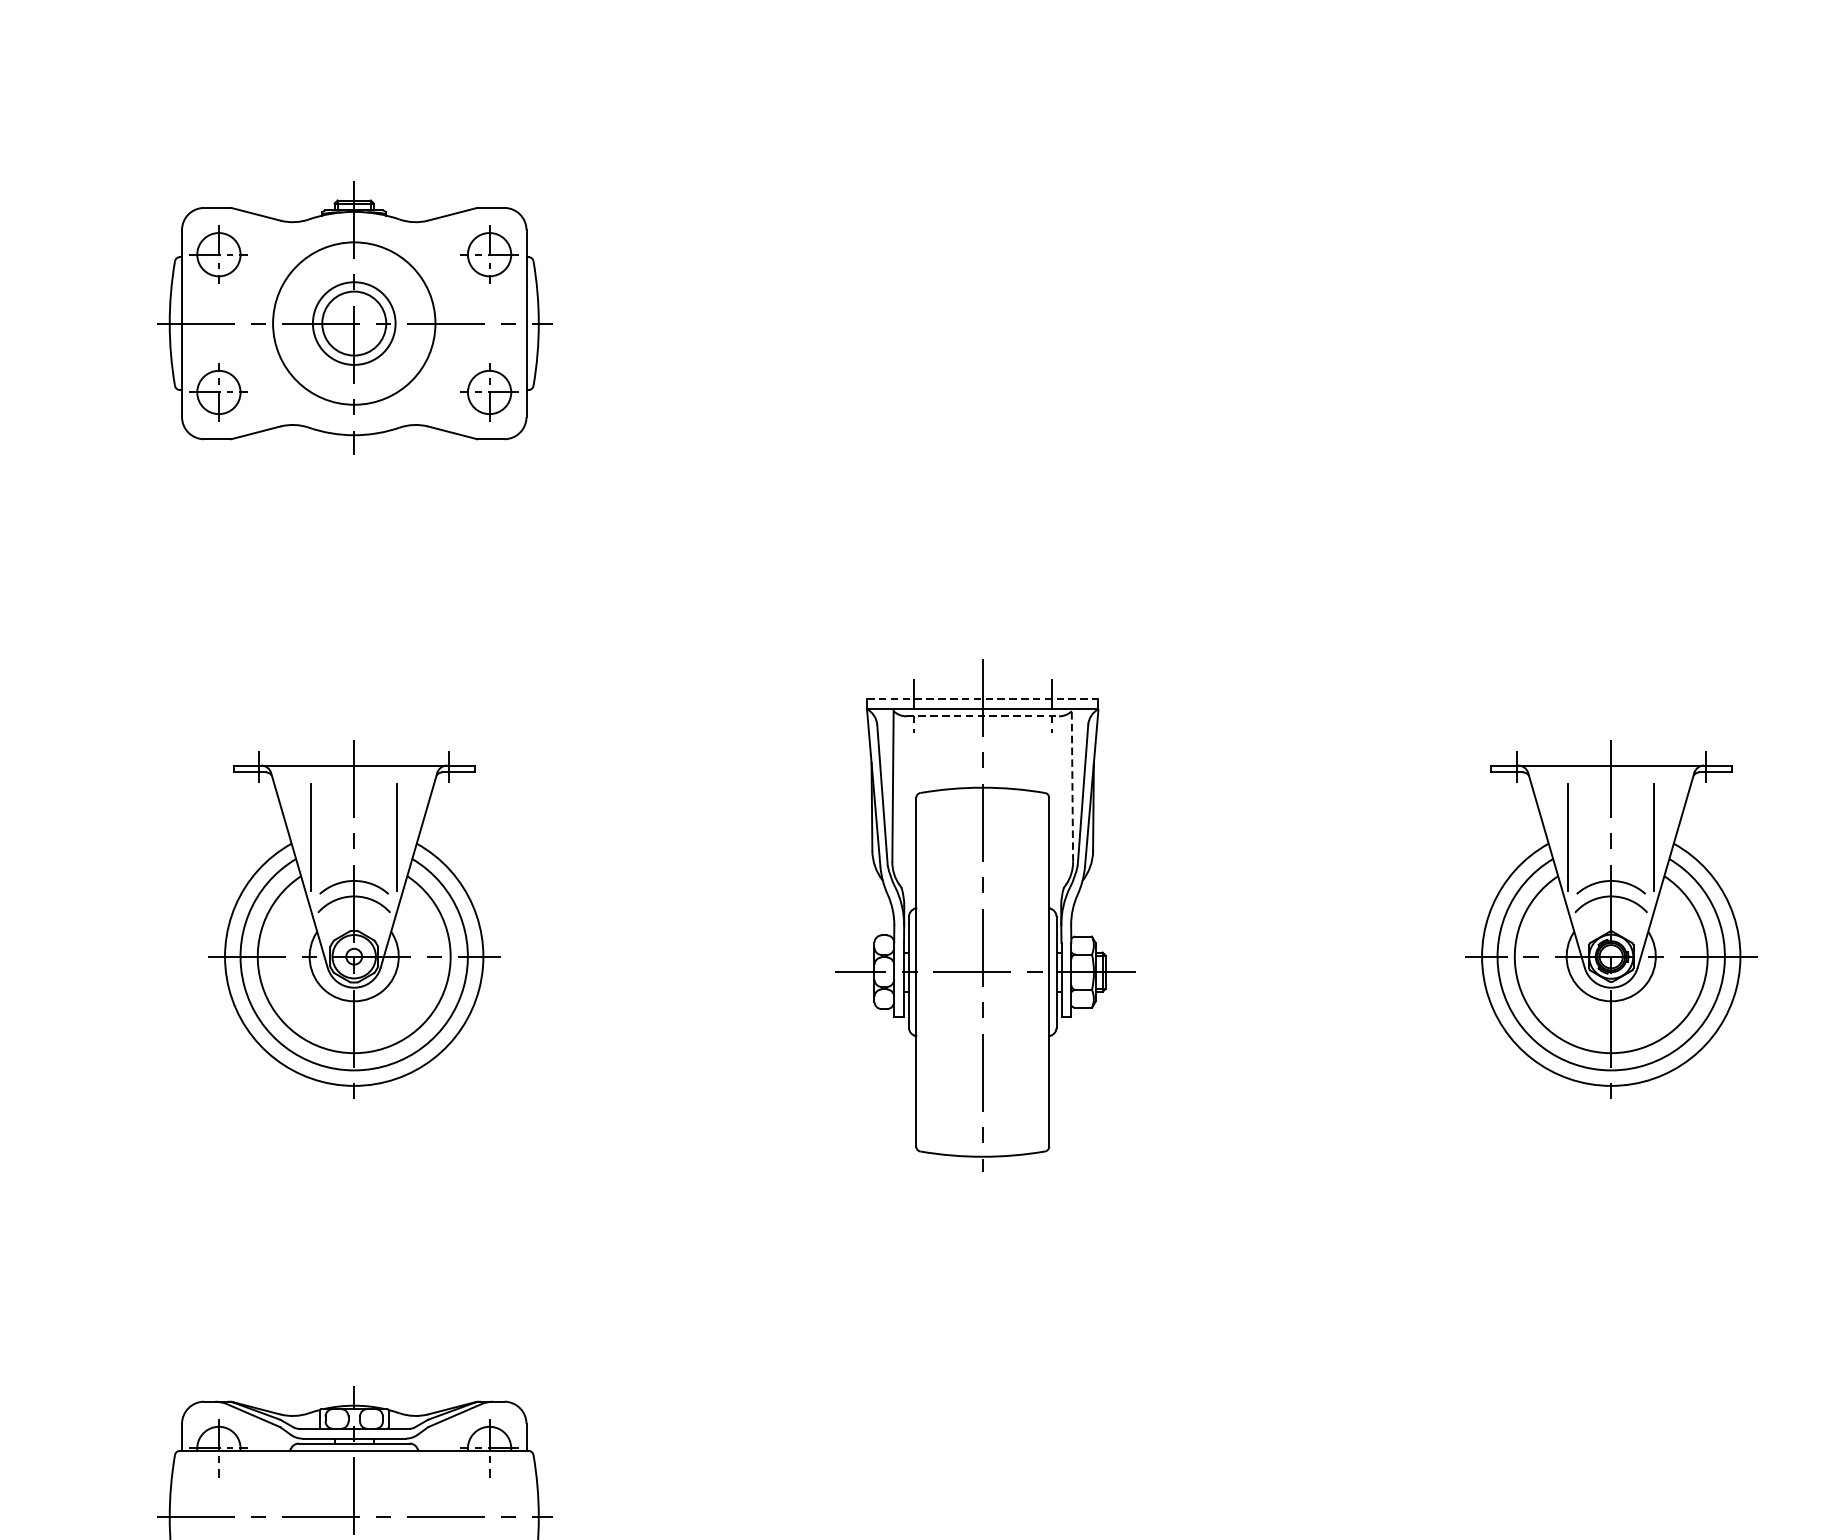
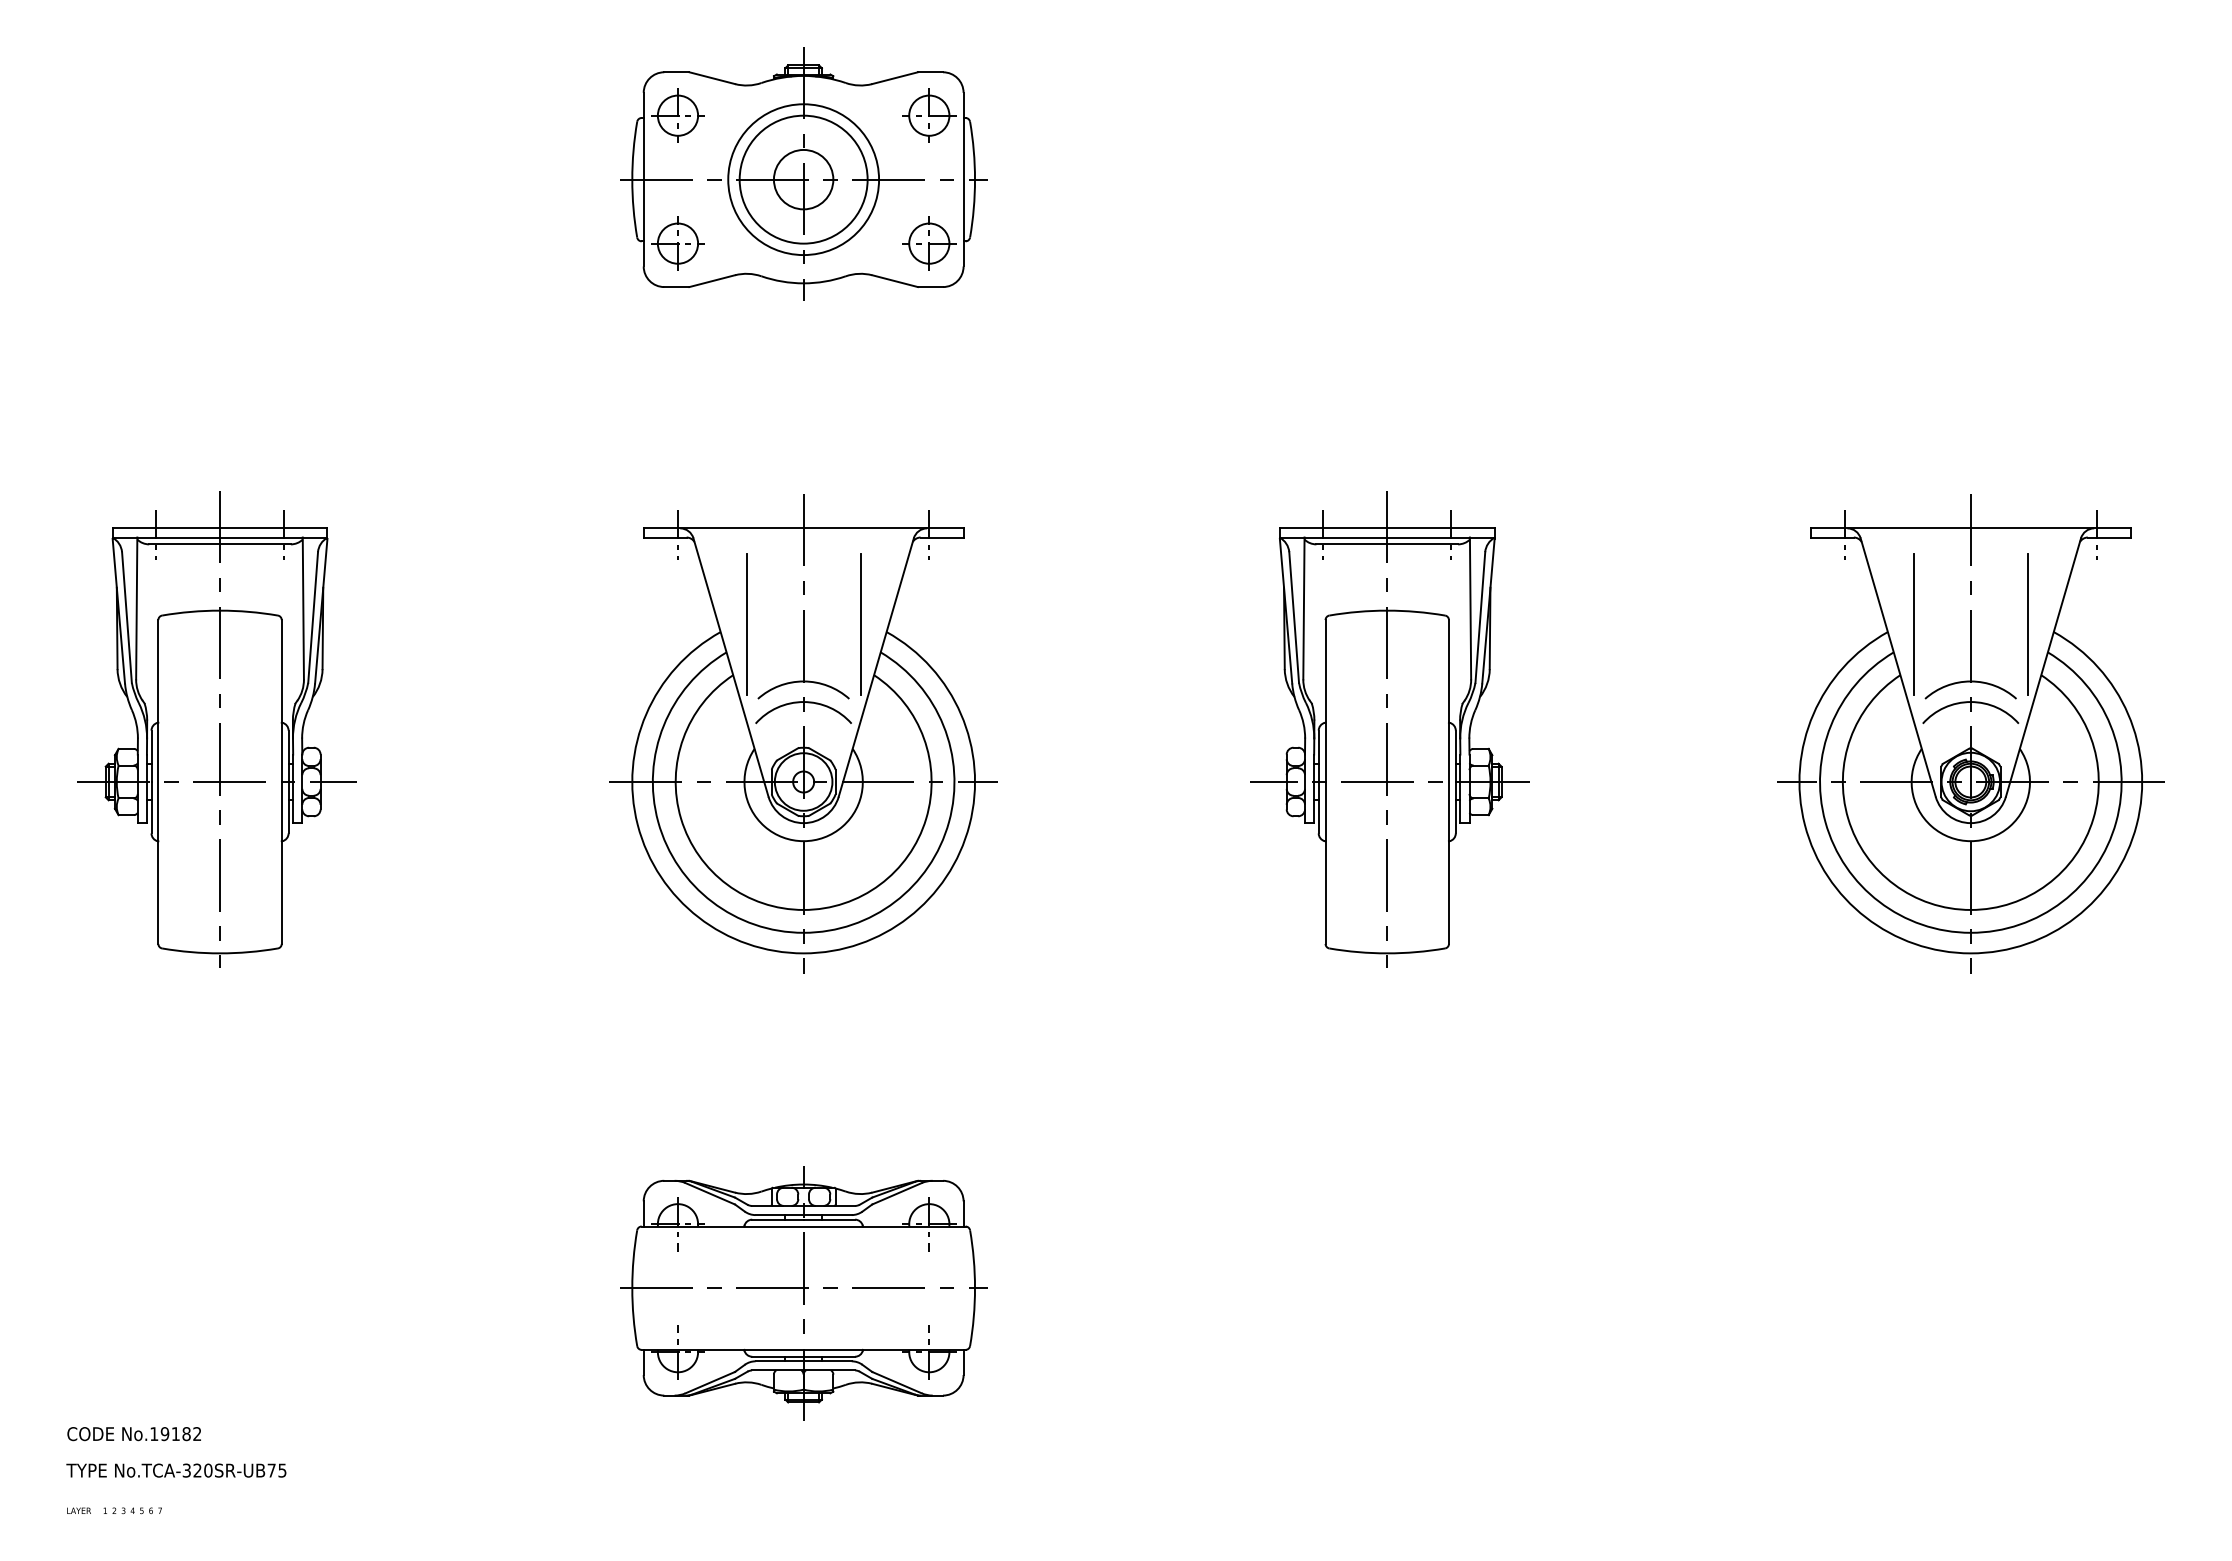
circle: (354, 323) -> (803, 179), size x1.67
line: (983, 699) -> (1387, 528), dashed -> solid
line: (983, 716) -> (1387, 544), dashed -> solid
line: (1072, 785) -> (1470, 608), dashed -> solid
part: (354, 920) -> (803, 733), size x1.43
part: (1610, 920) -> (1970, 733), size x1.43

